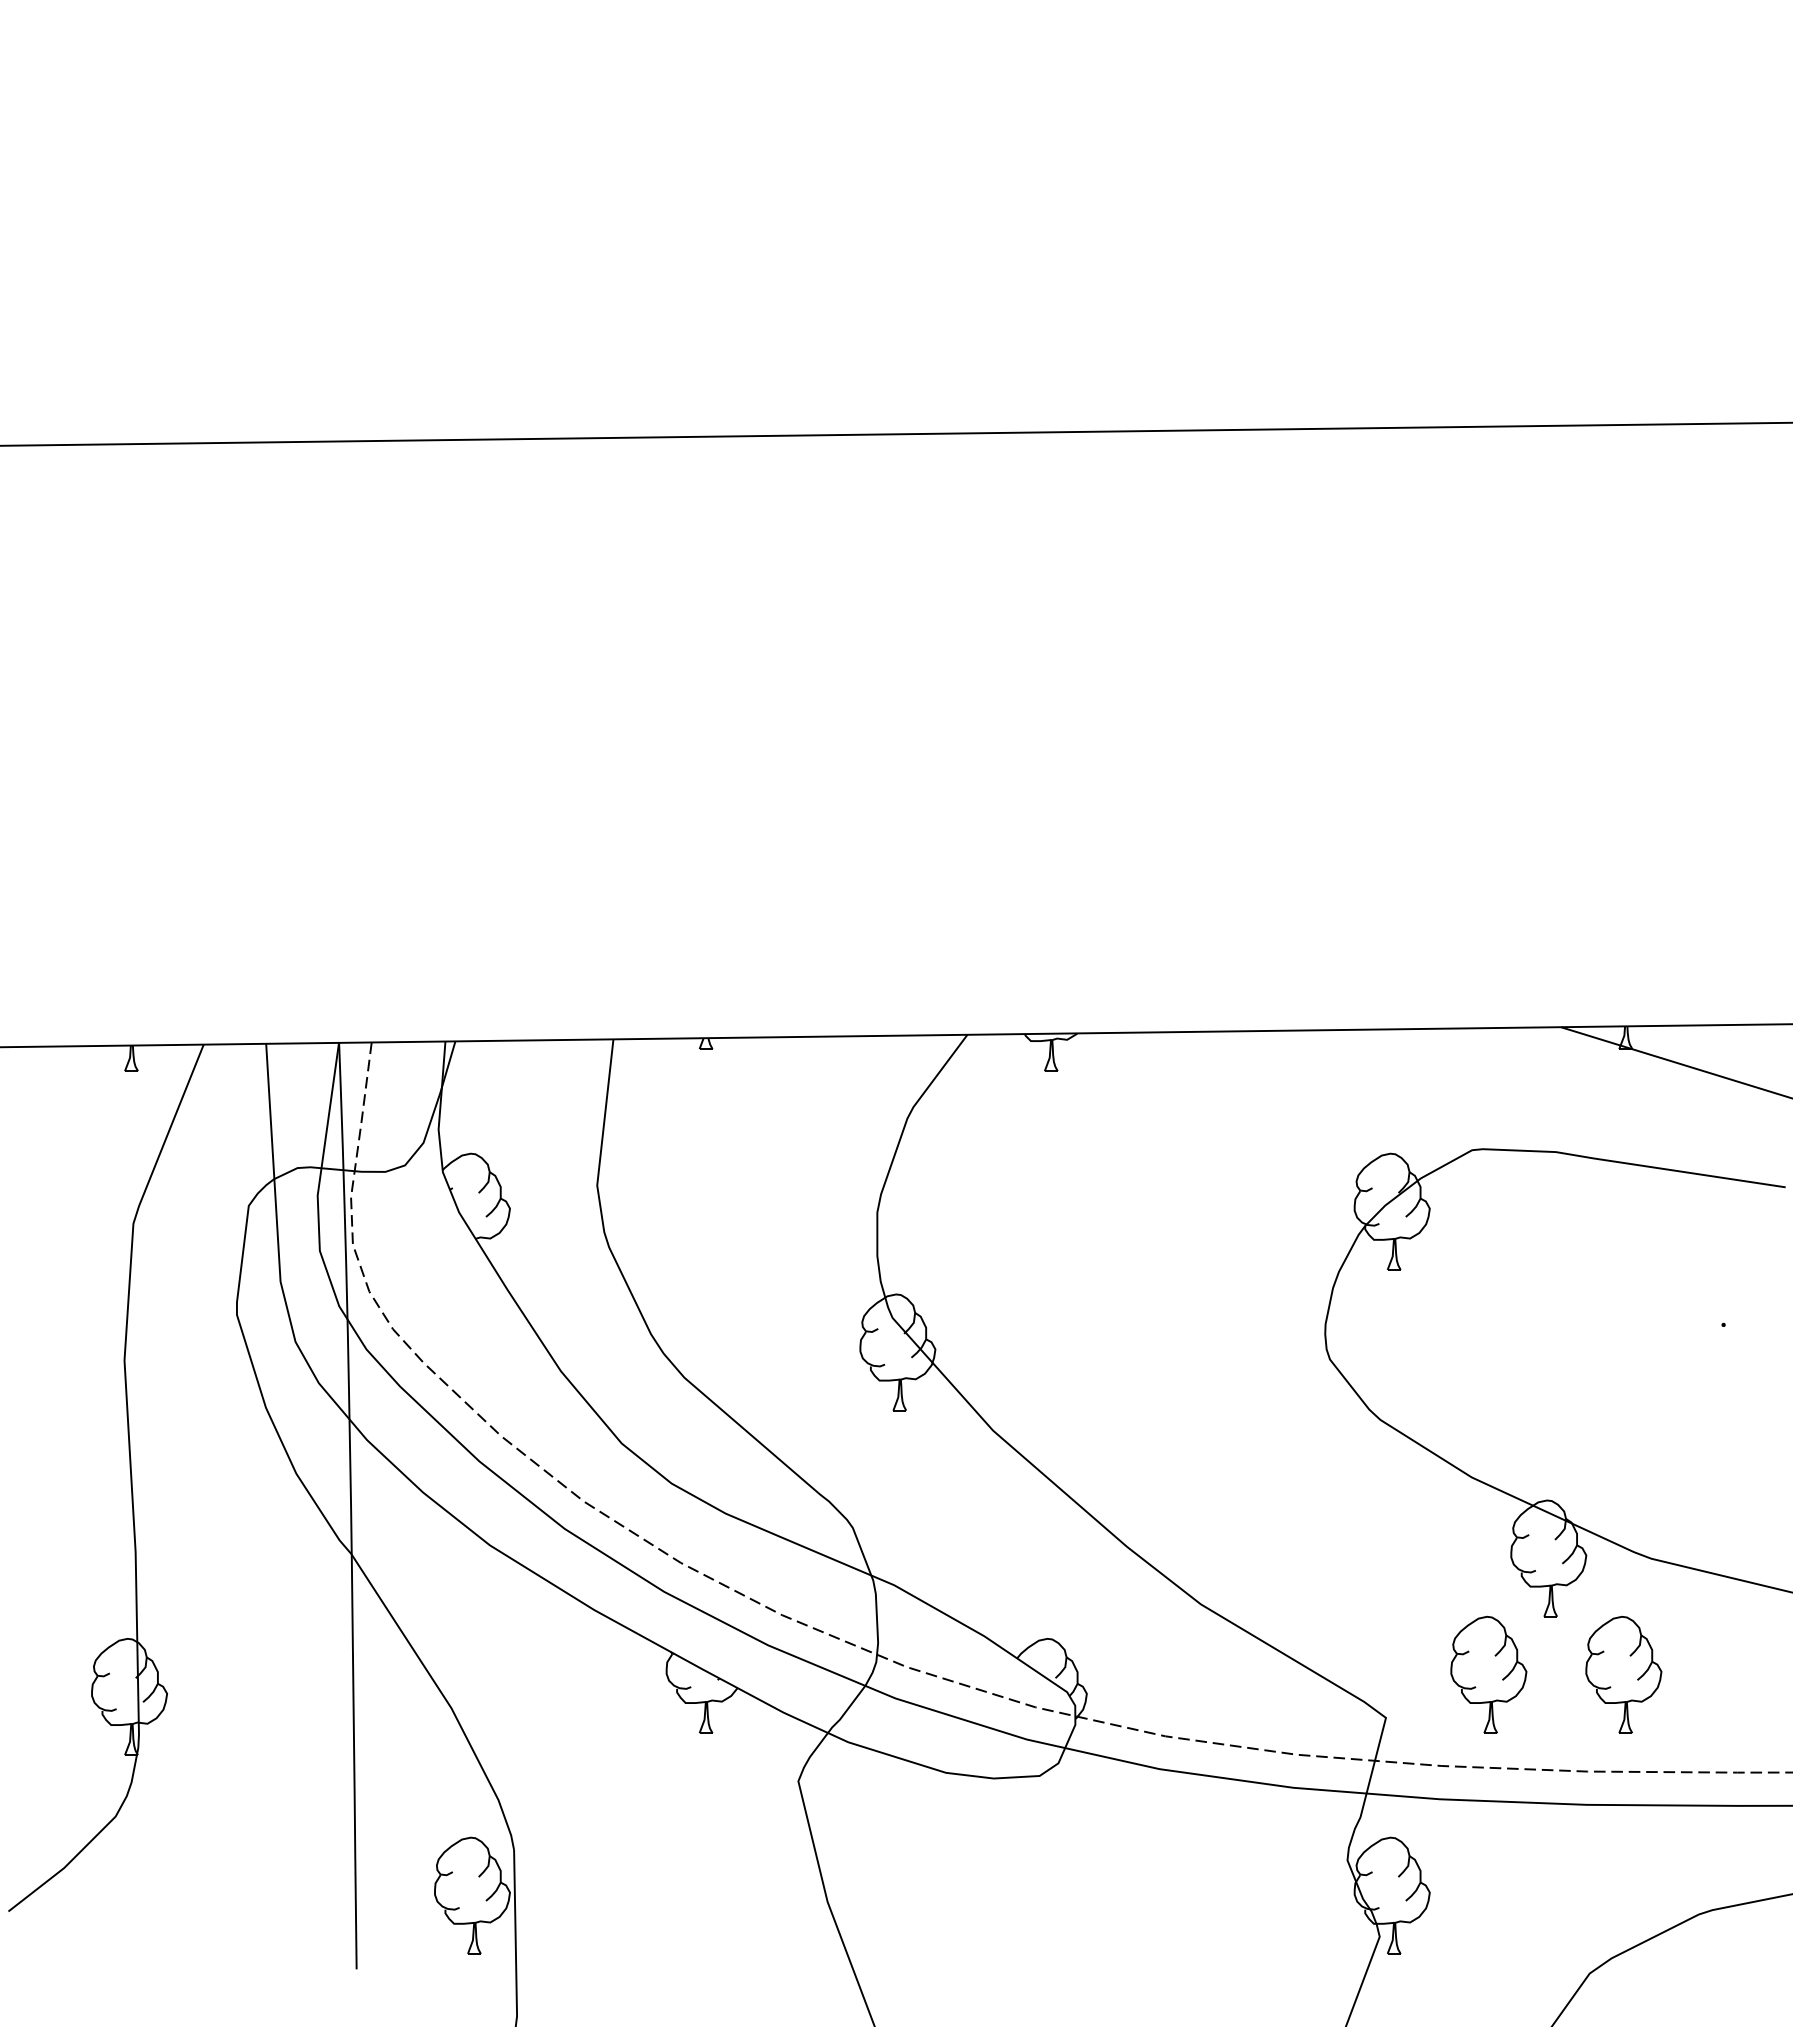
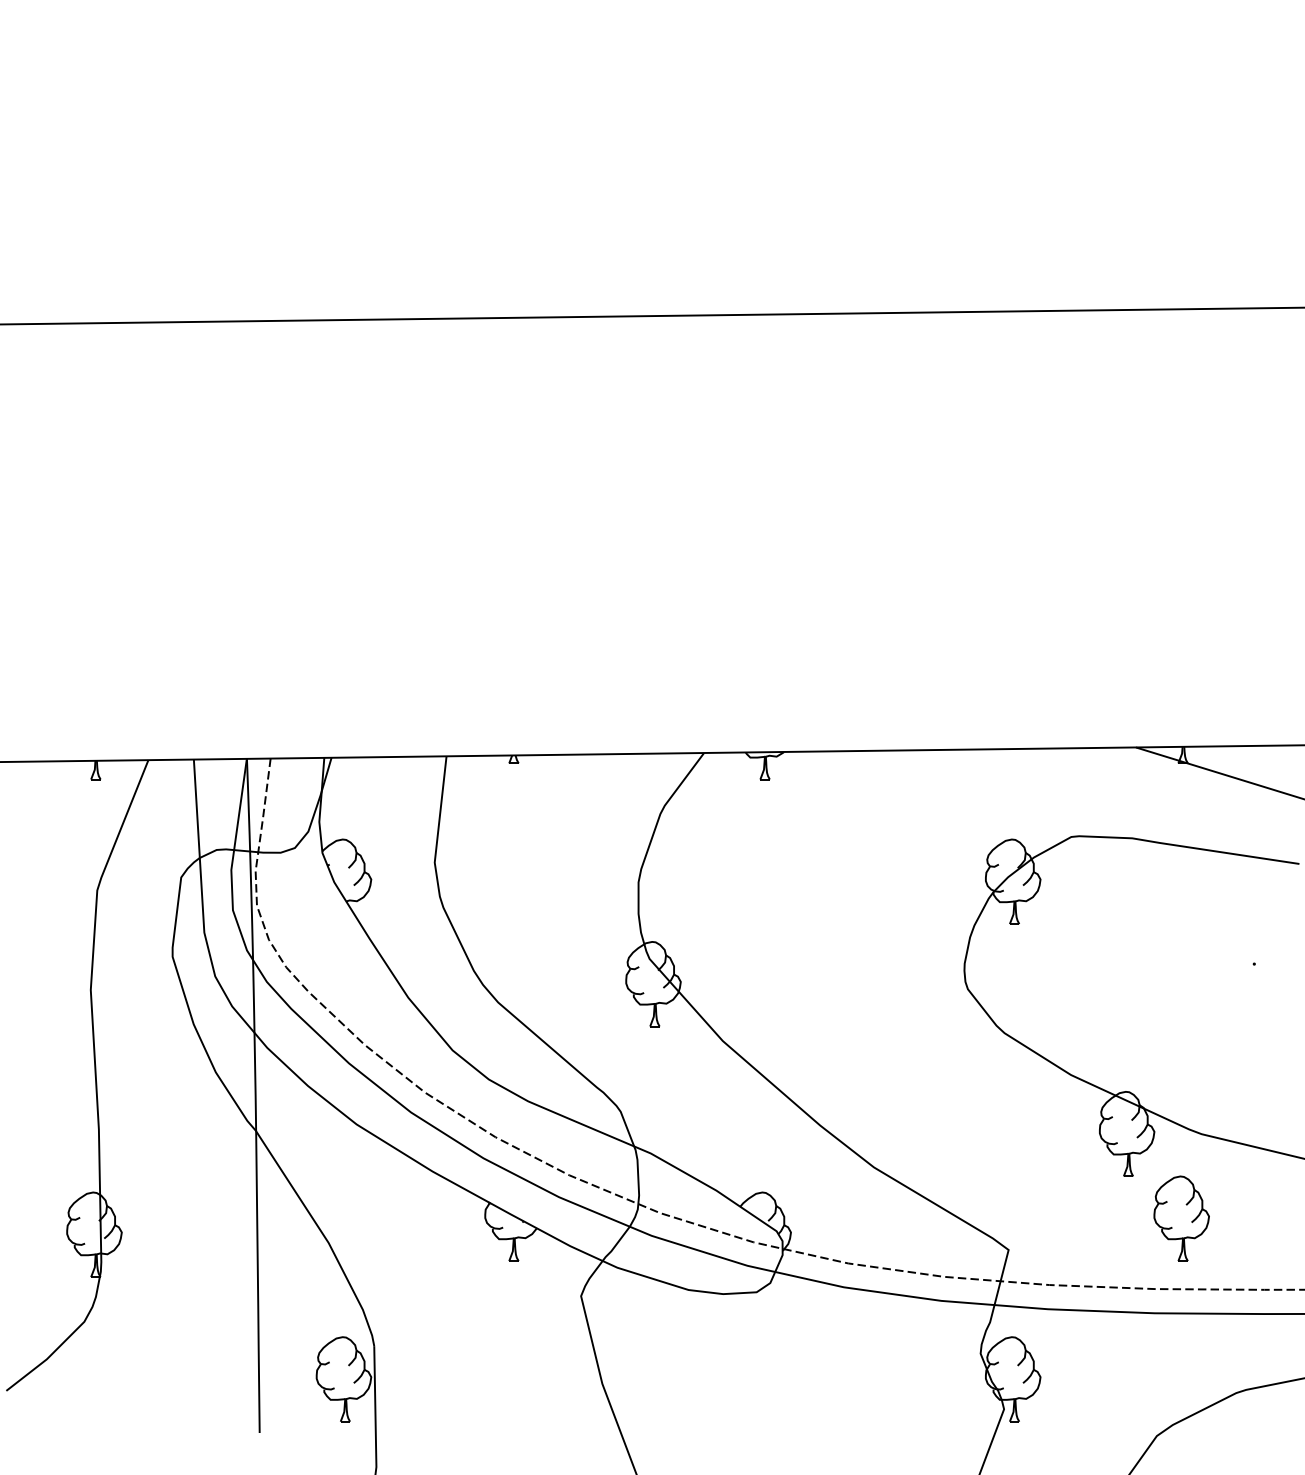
part: (1488, 1674) -> (1083, 1218), removed

